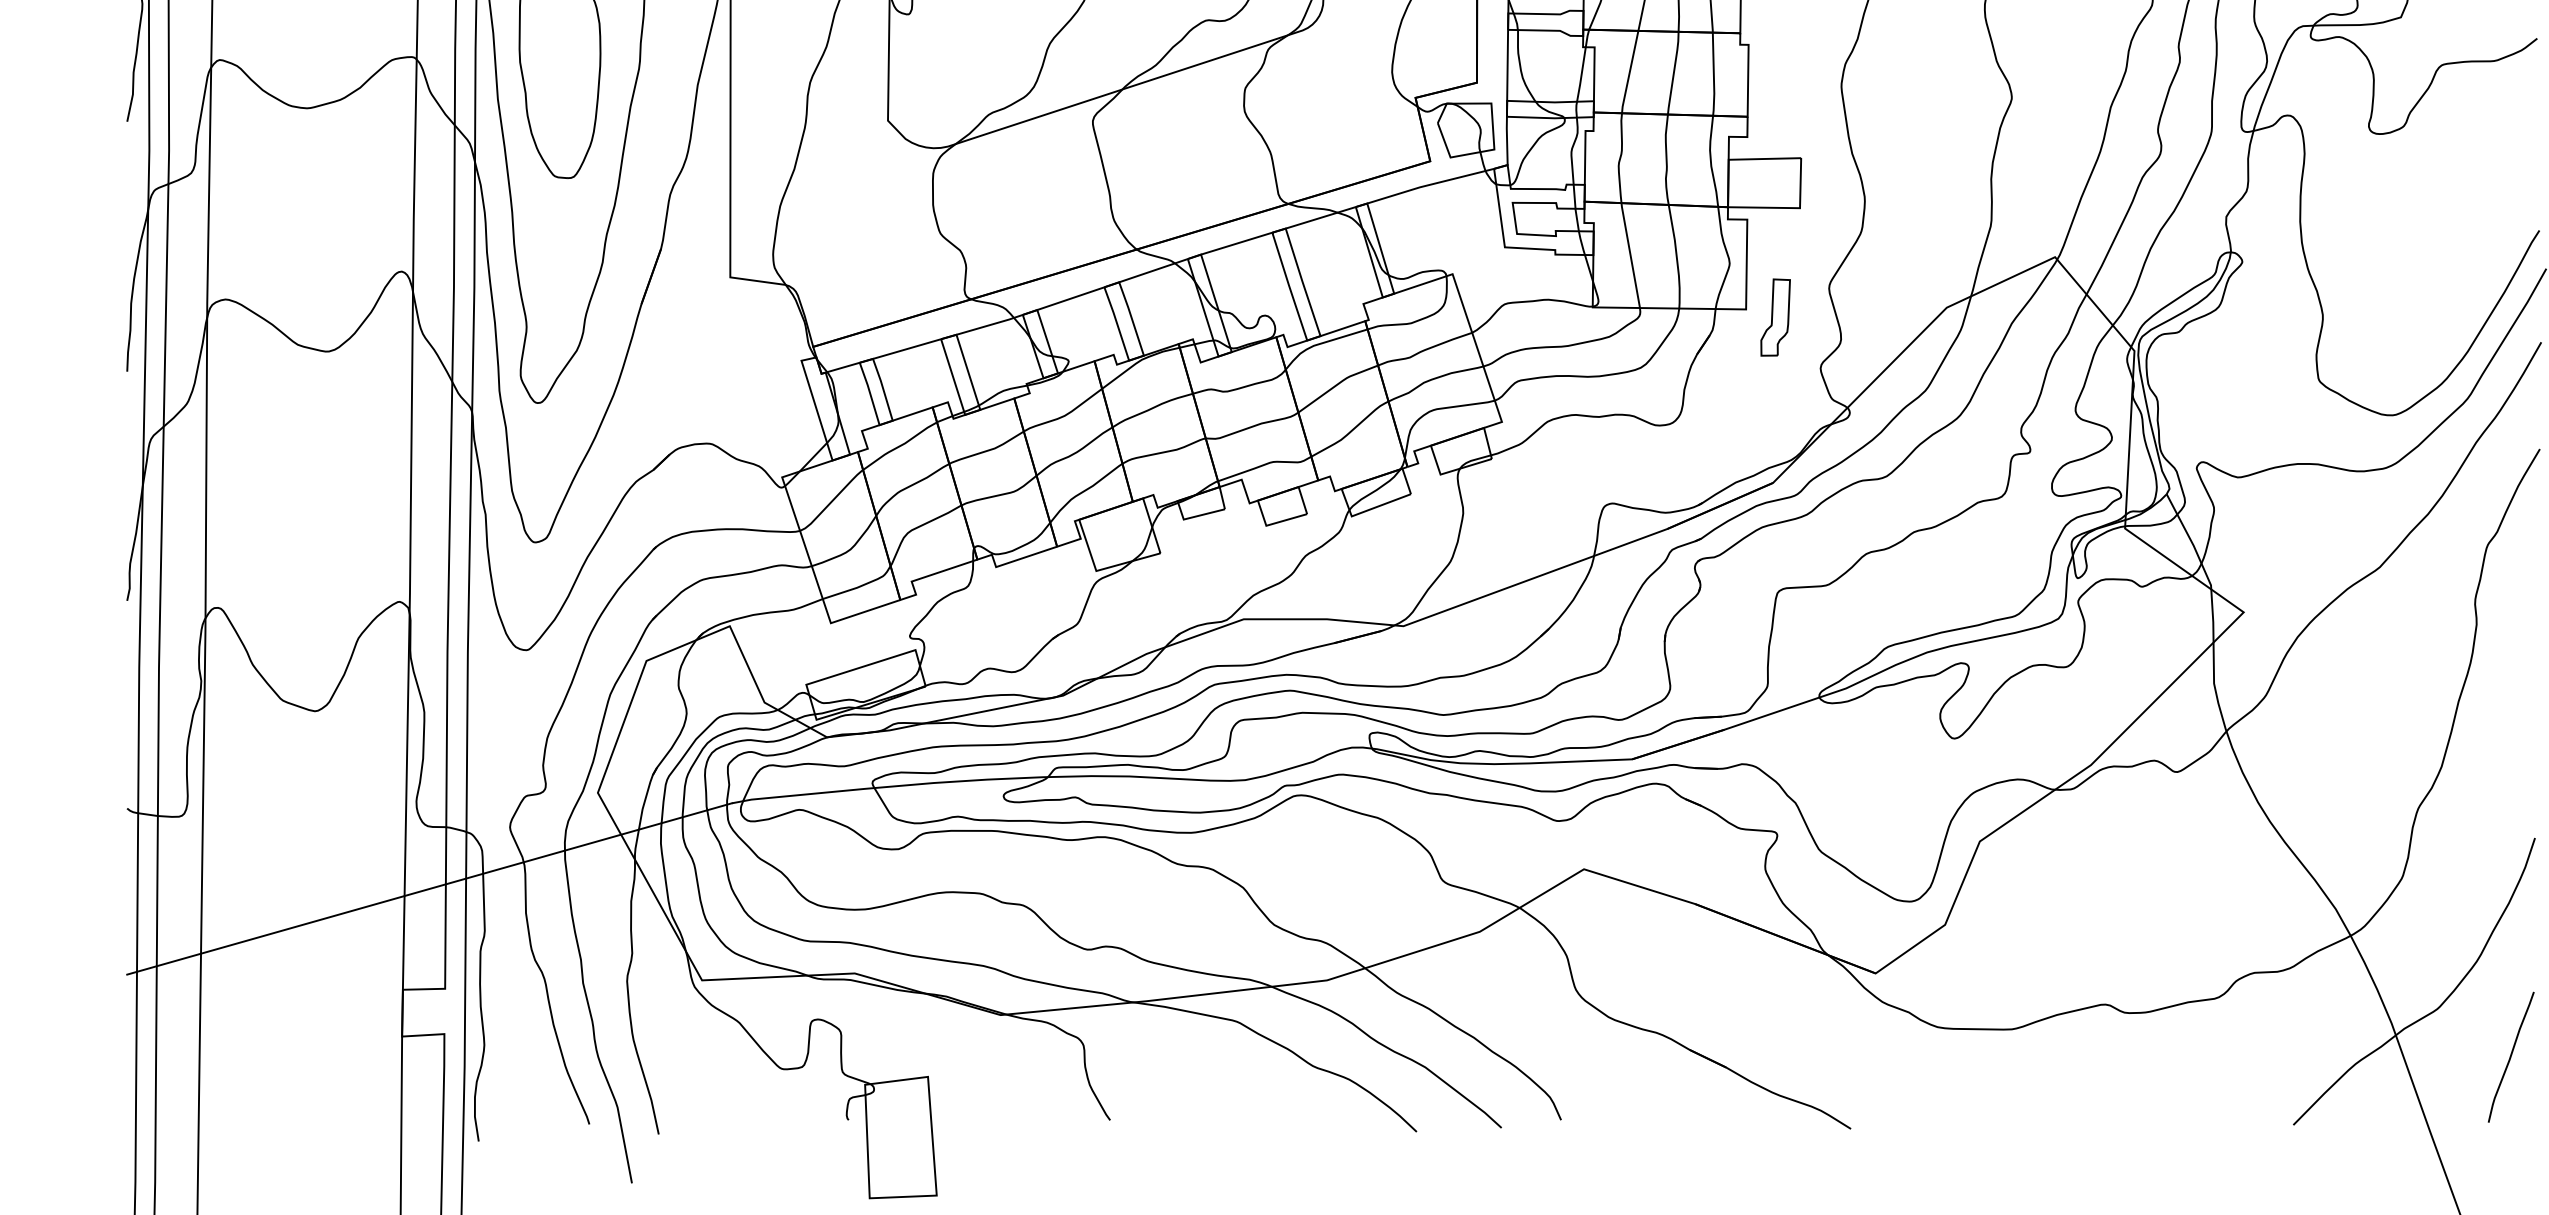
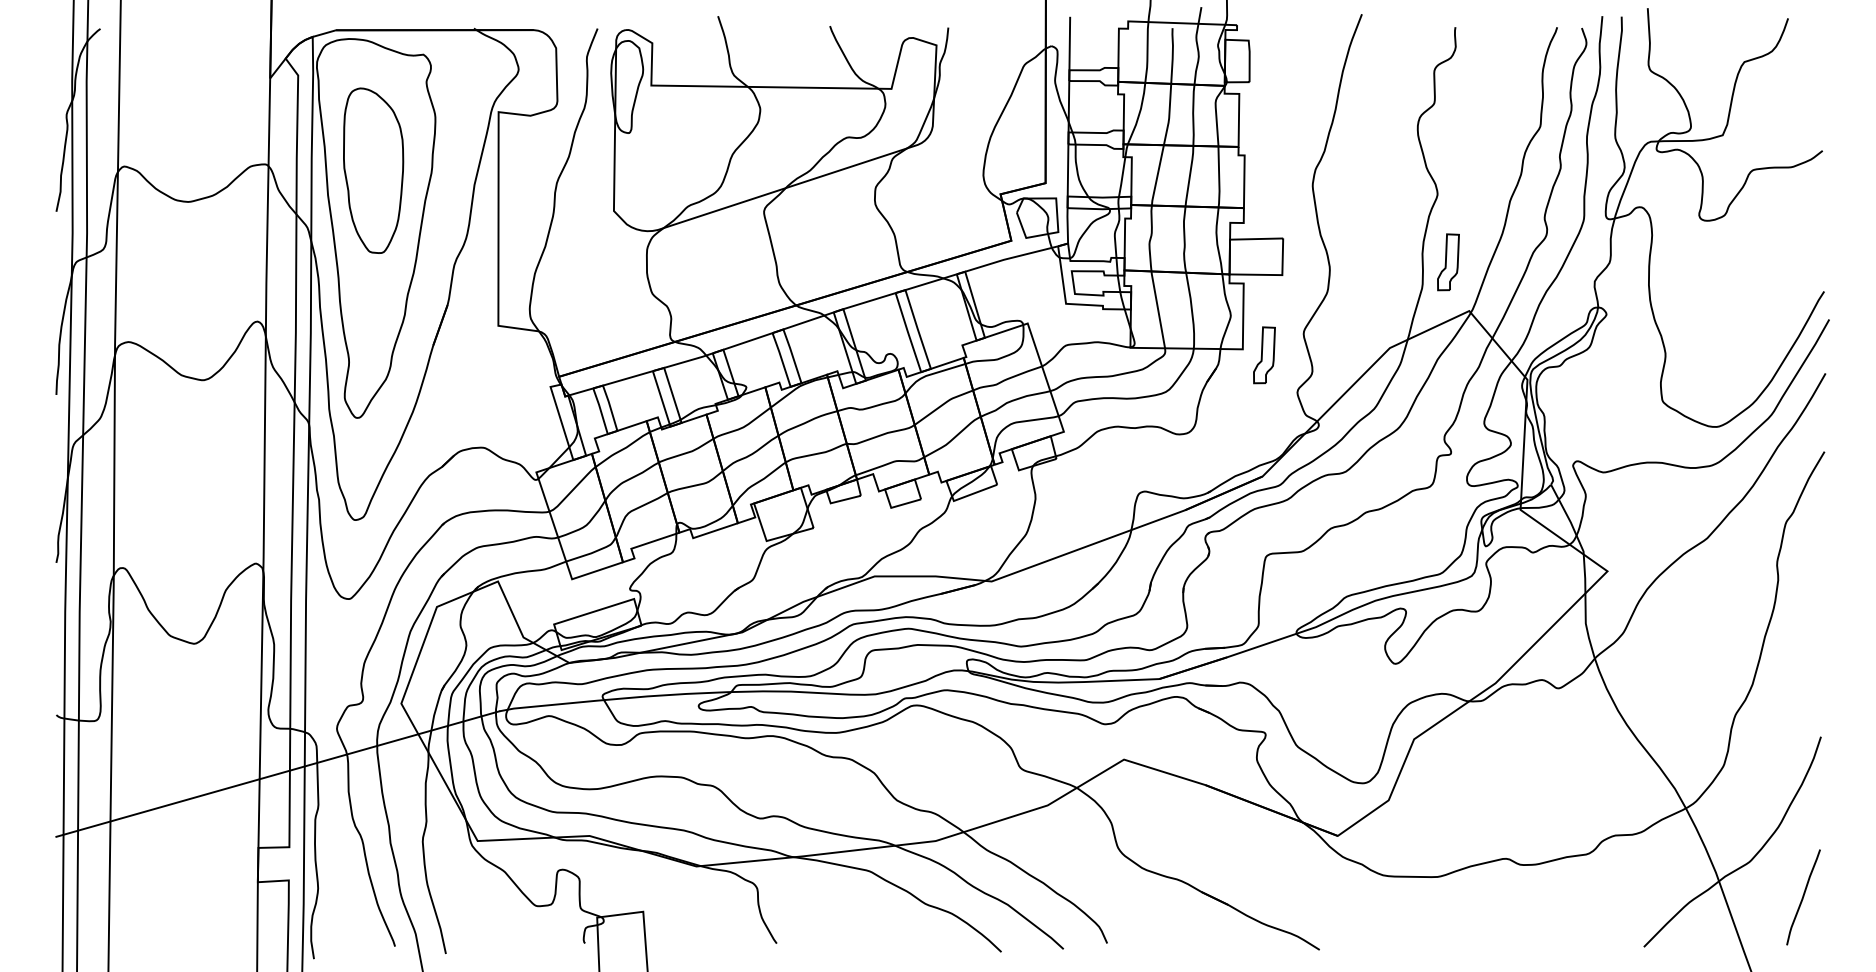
part: (2026, 190) -> (1448, 262), added

